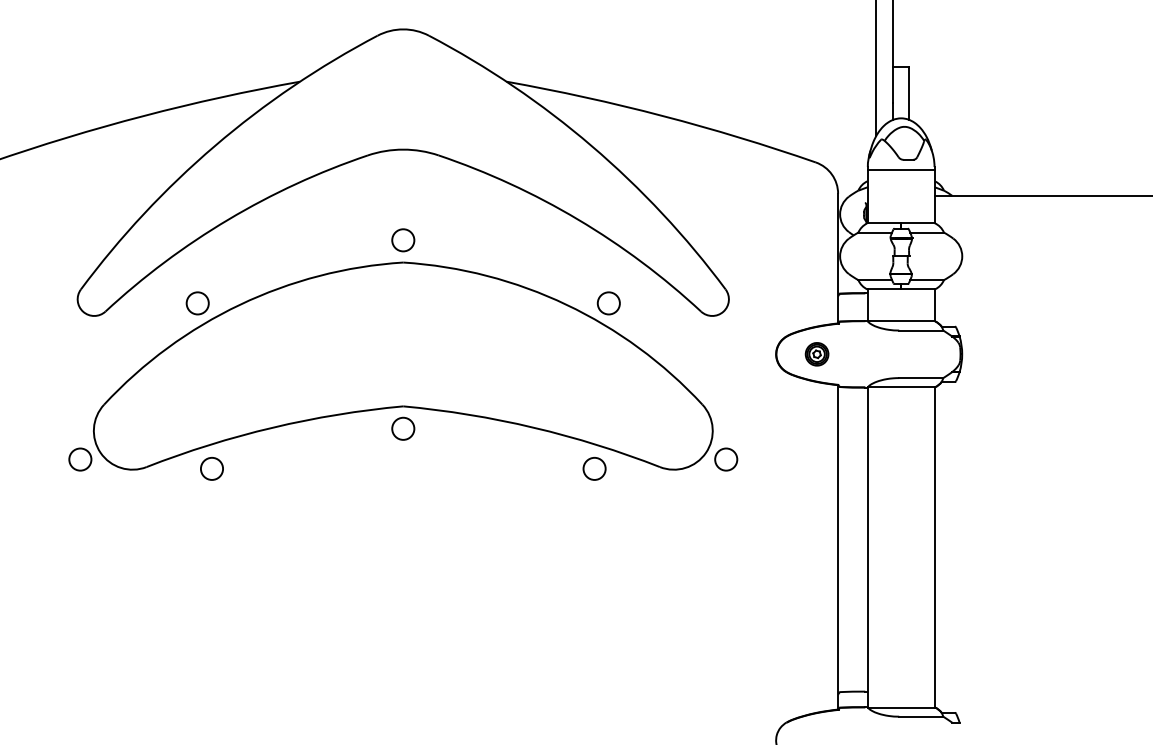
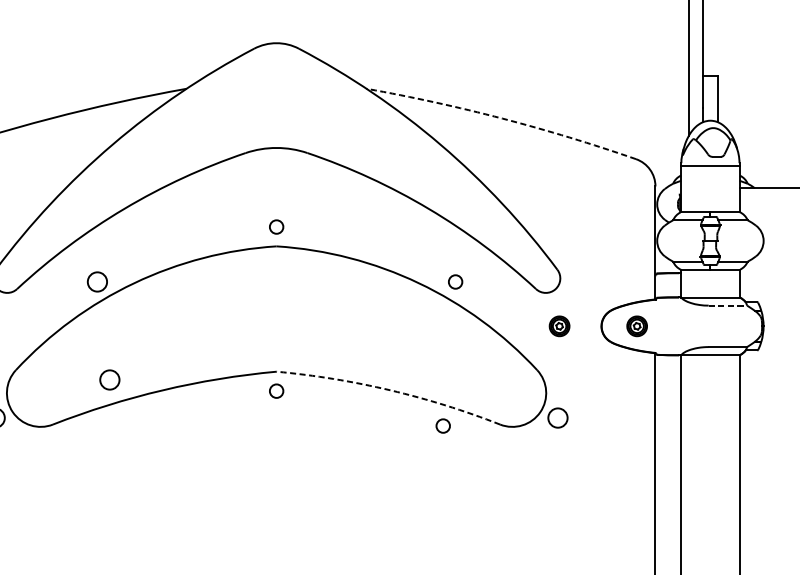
arc: (662, 115) -> (502, 118), solid -> dashed
circle: (403, 240) -> (276, 227), size x0.7
circle: (608, 303) -> (455, 282), size x0.7
line: (921, 330) -> (728, 305), solid -> dashed
part: (727, 354) -> (559, 326), added
arc: (533, 427) -> (390, 390), solid -> dashed
circle: (403, 428) -> (276, 390), size x0.7
circle: (211, 468) -> (109, 379), moved
circle: (594, 468) -> (443, 425), size x0.7

